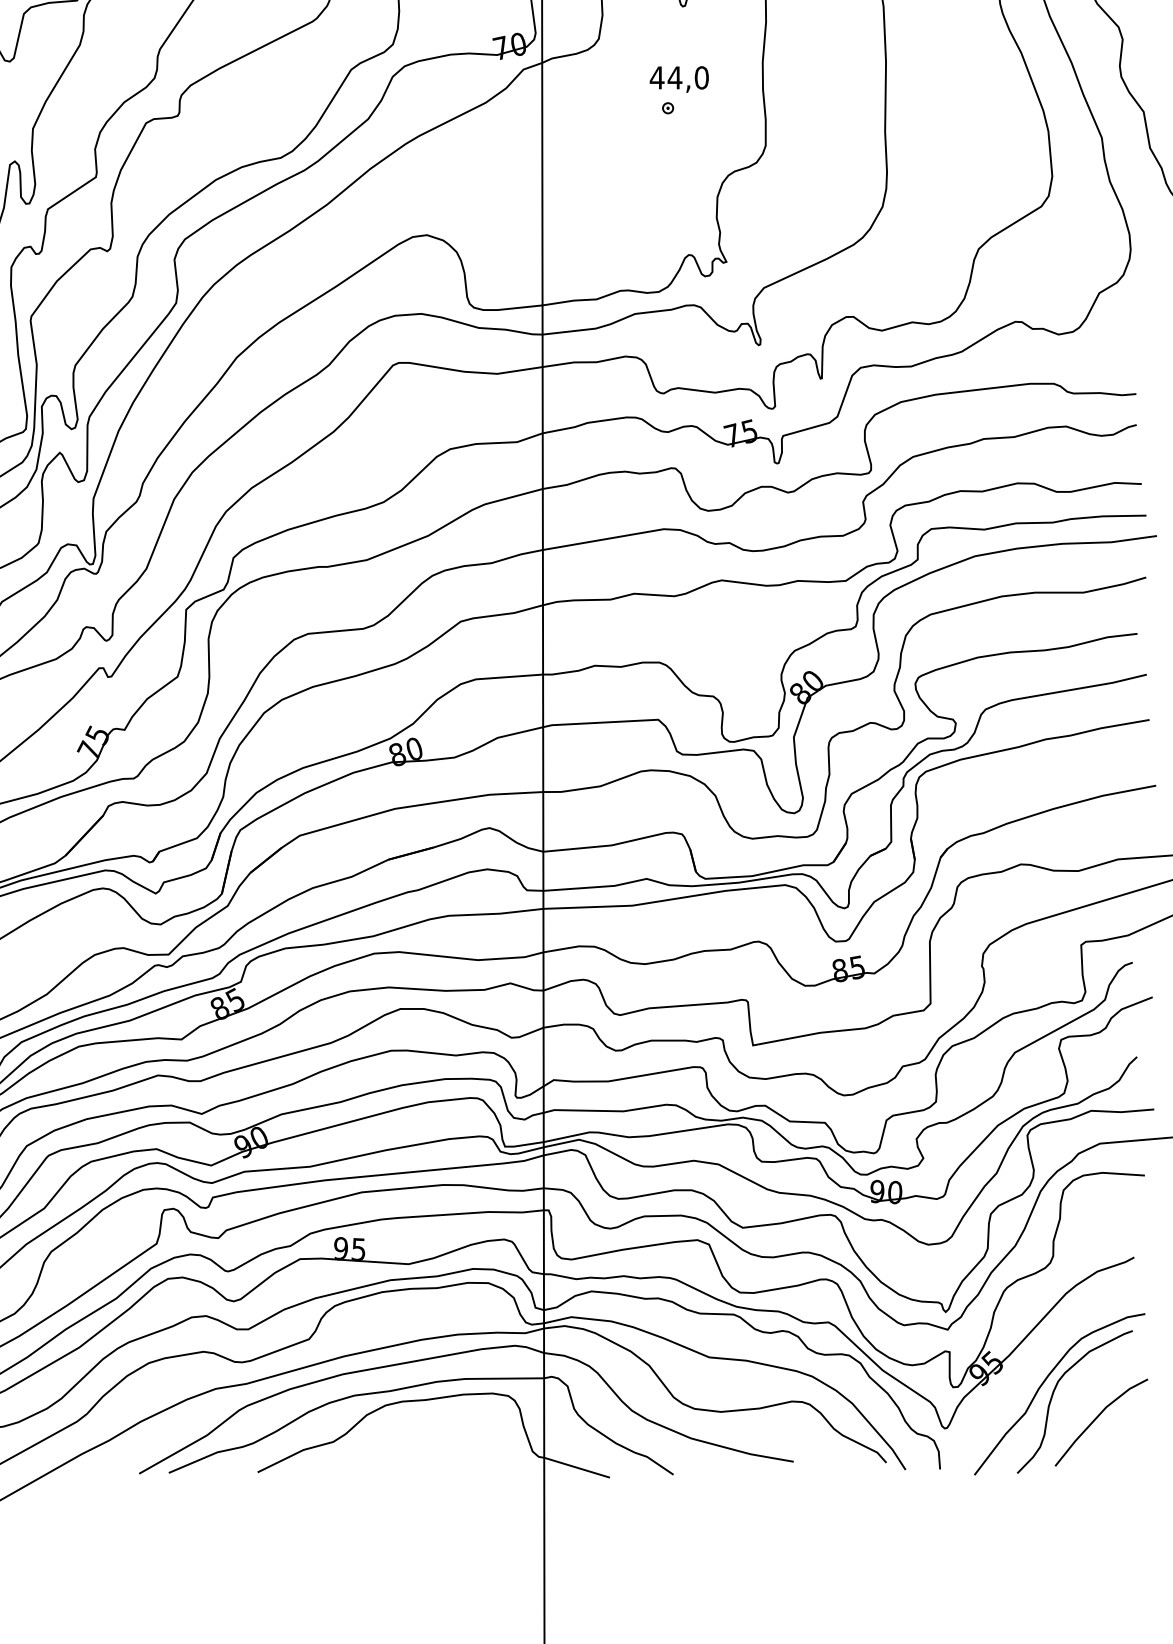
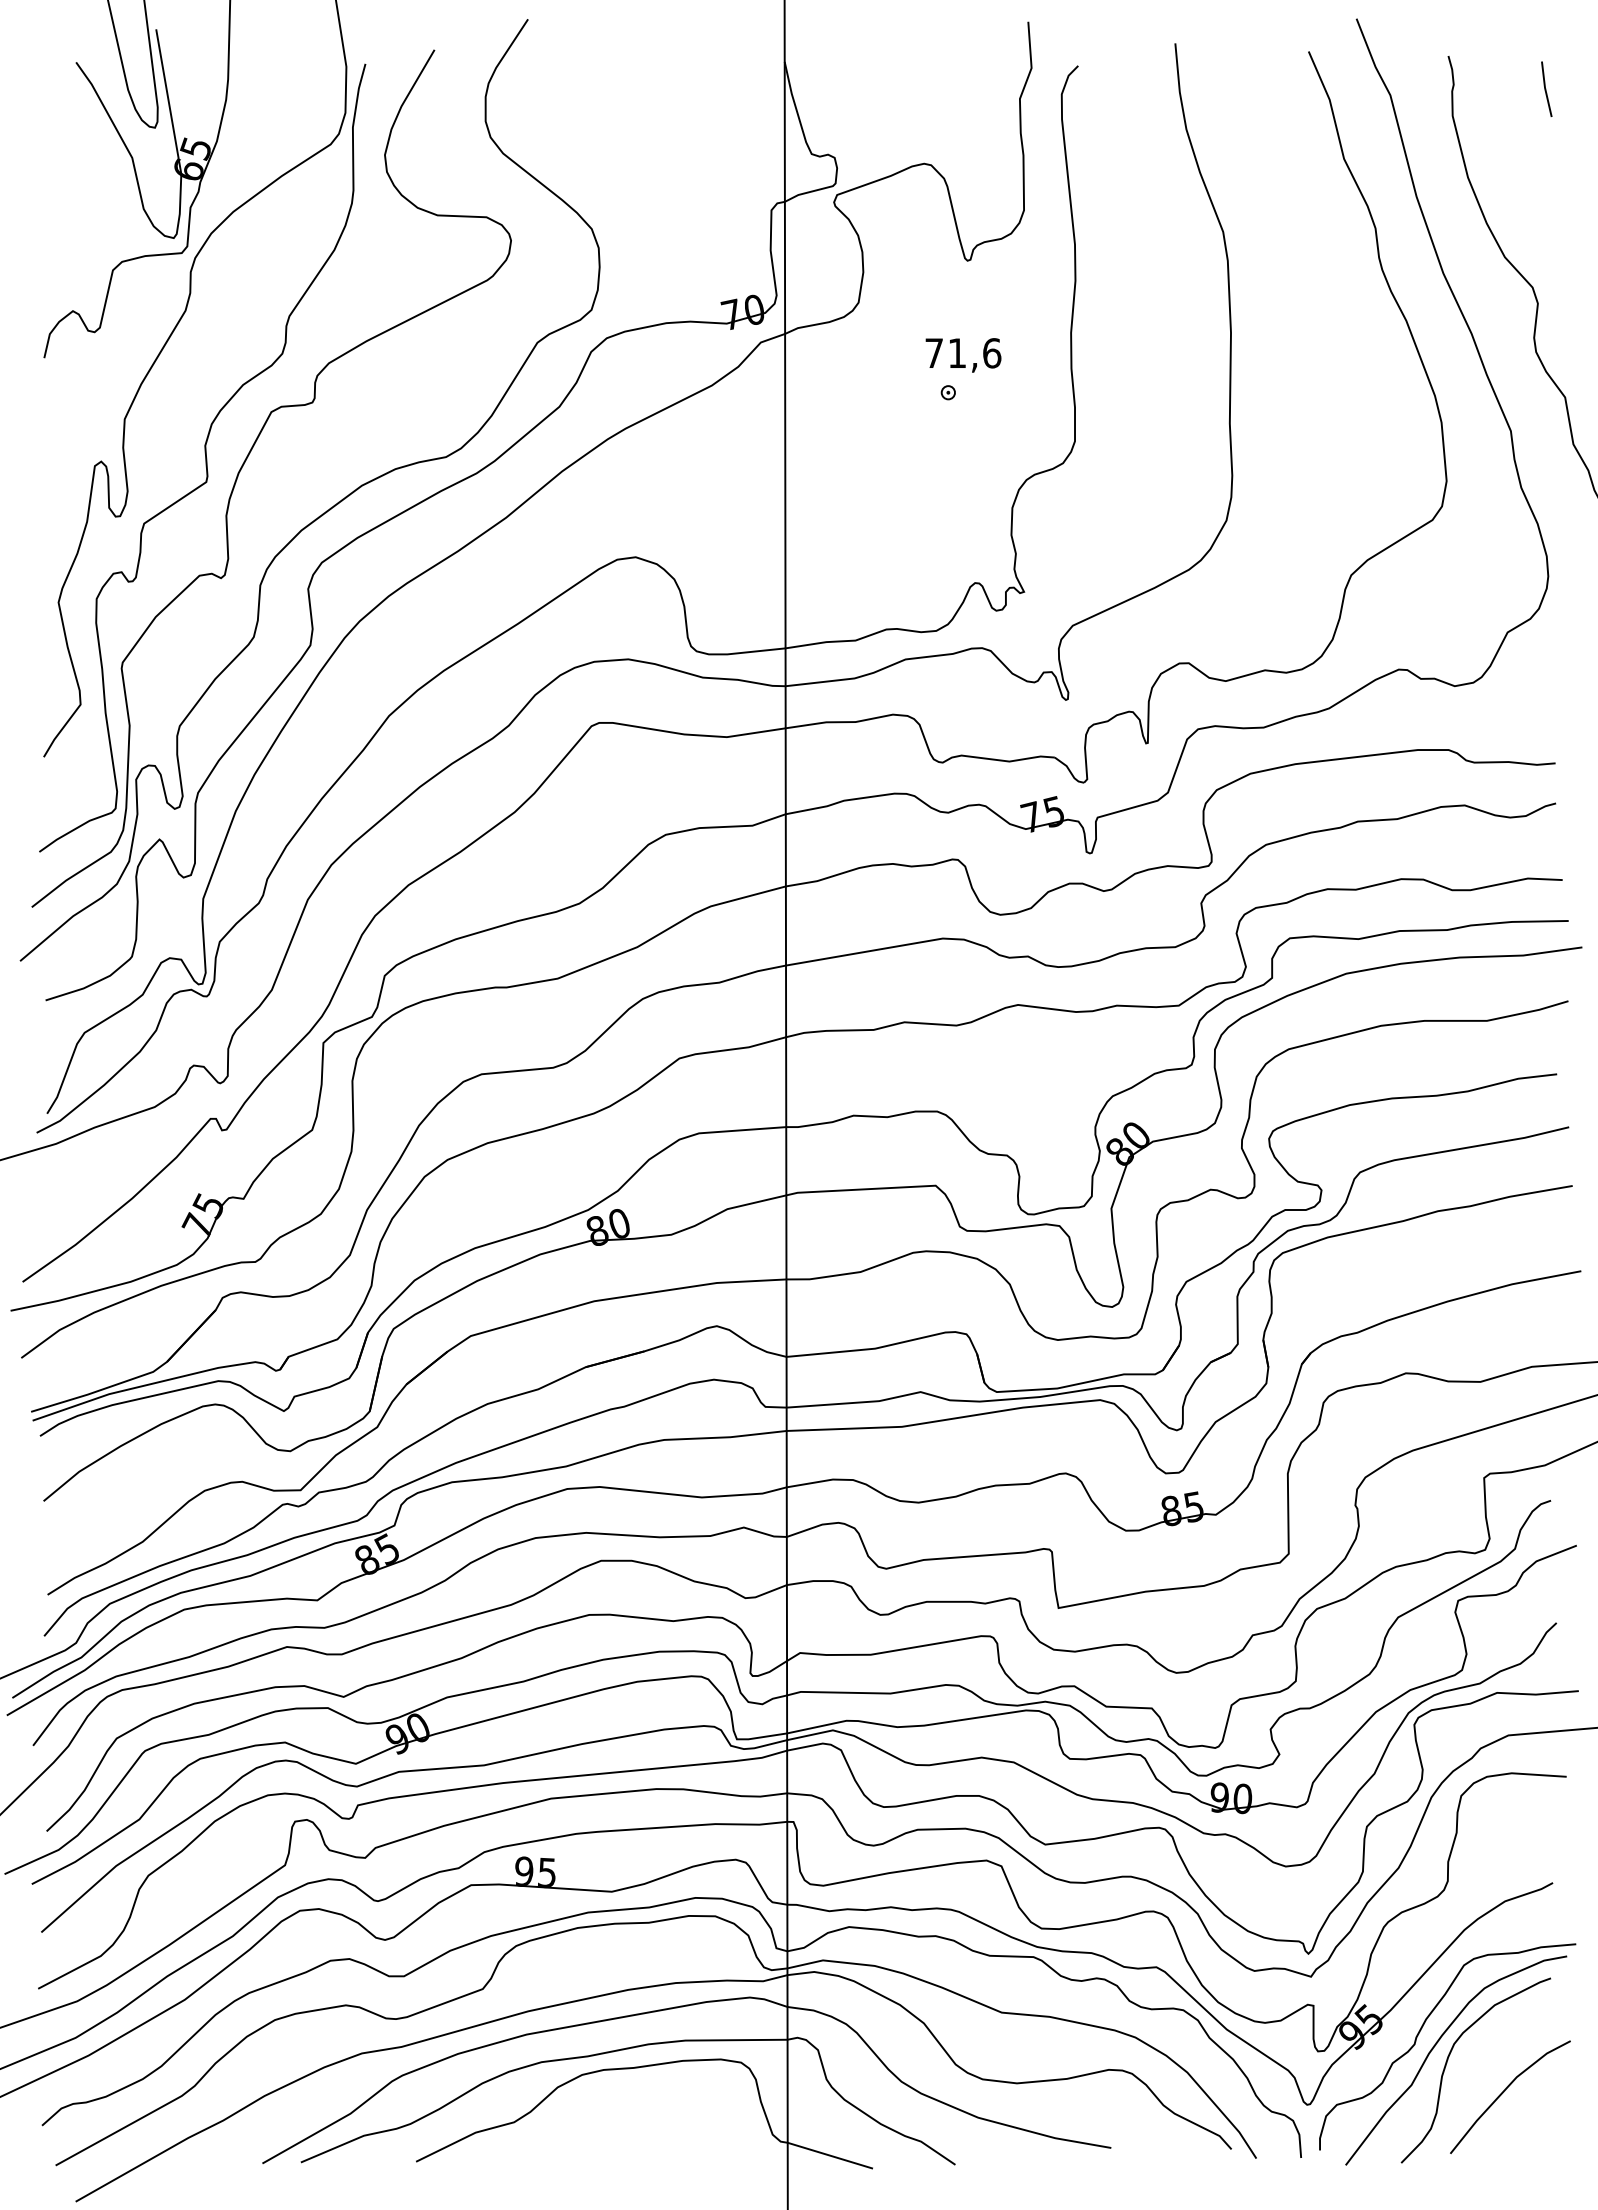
text: (679, 78) -> (962, 353), 44,0 -> 71,6
curve: (1032, 1372) -> (1420, 2032), added

